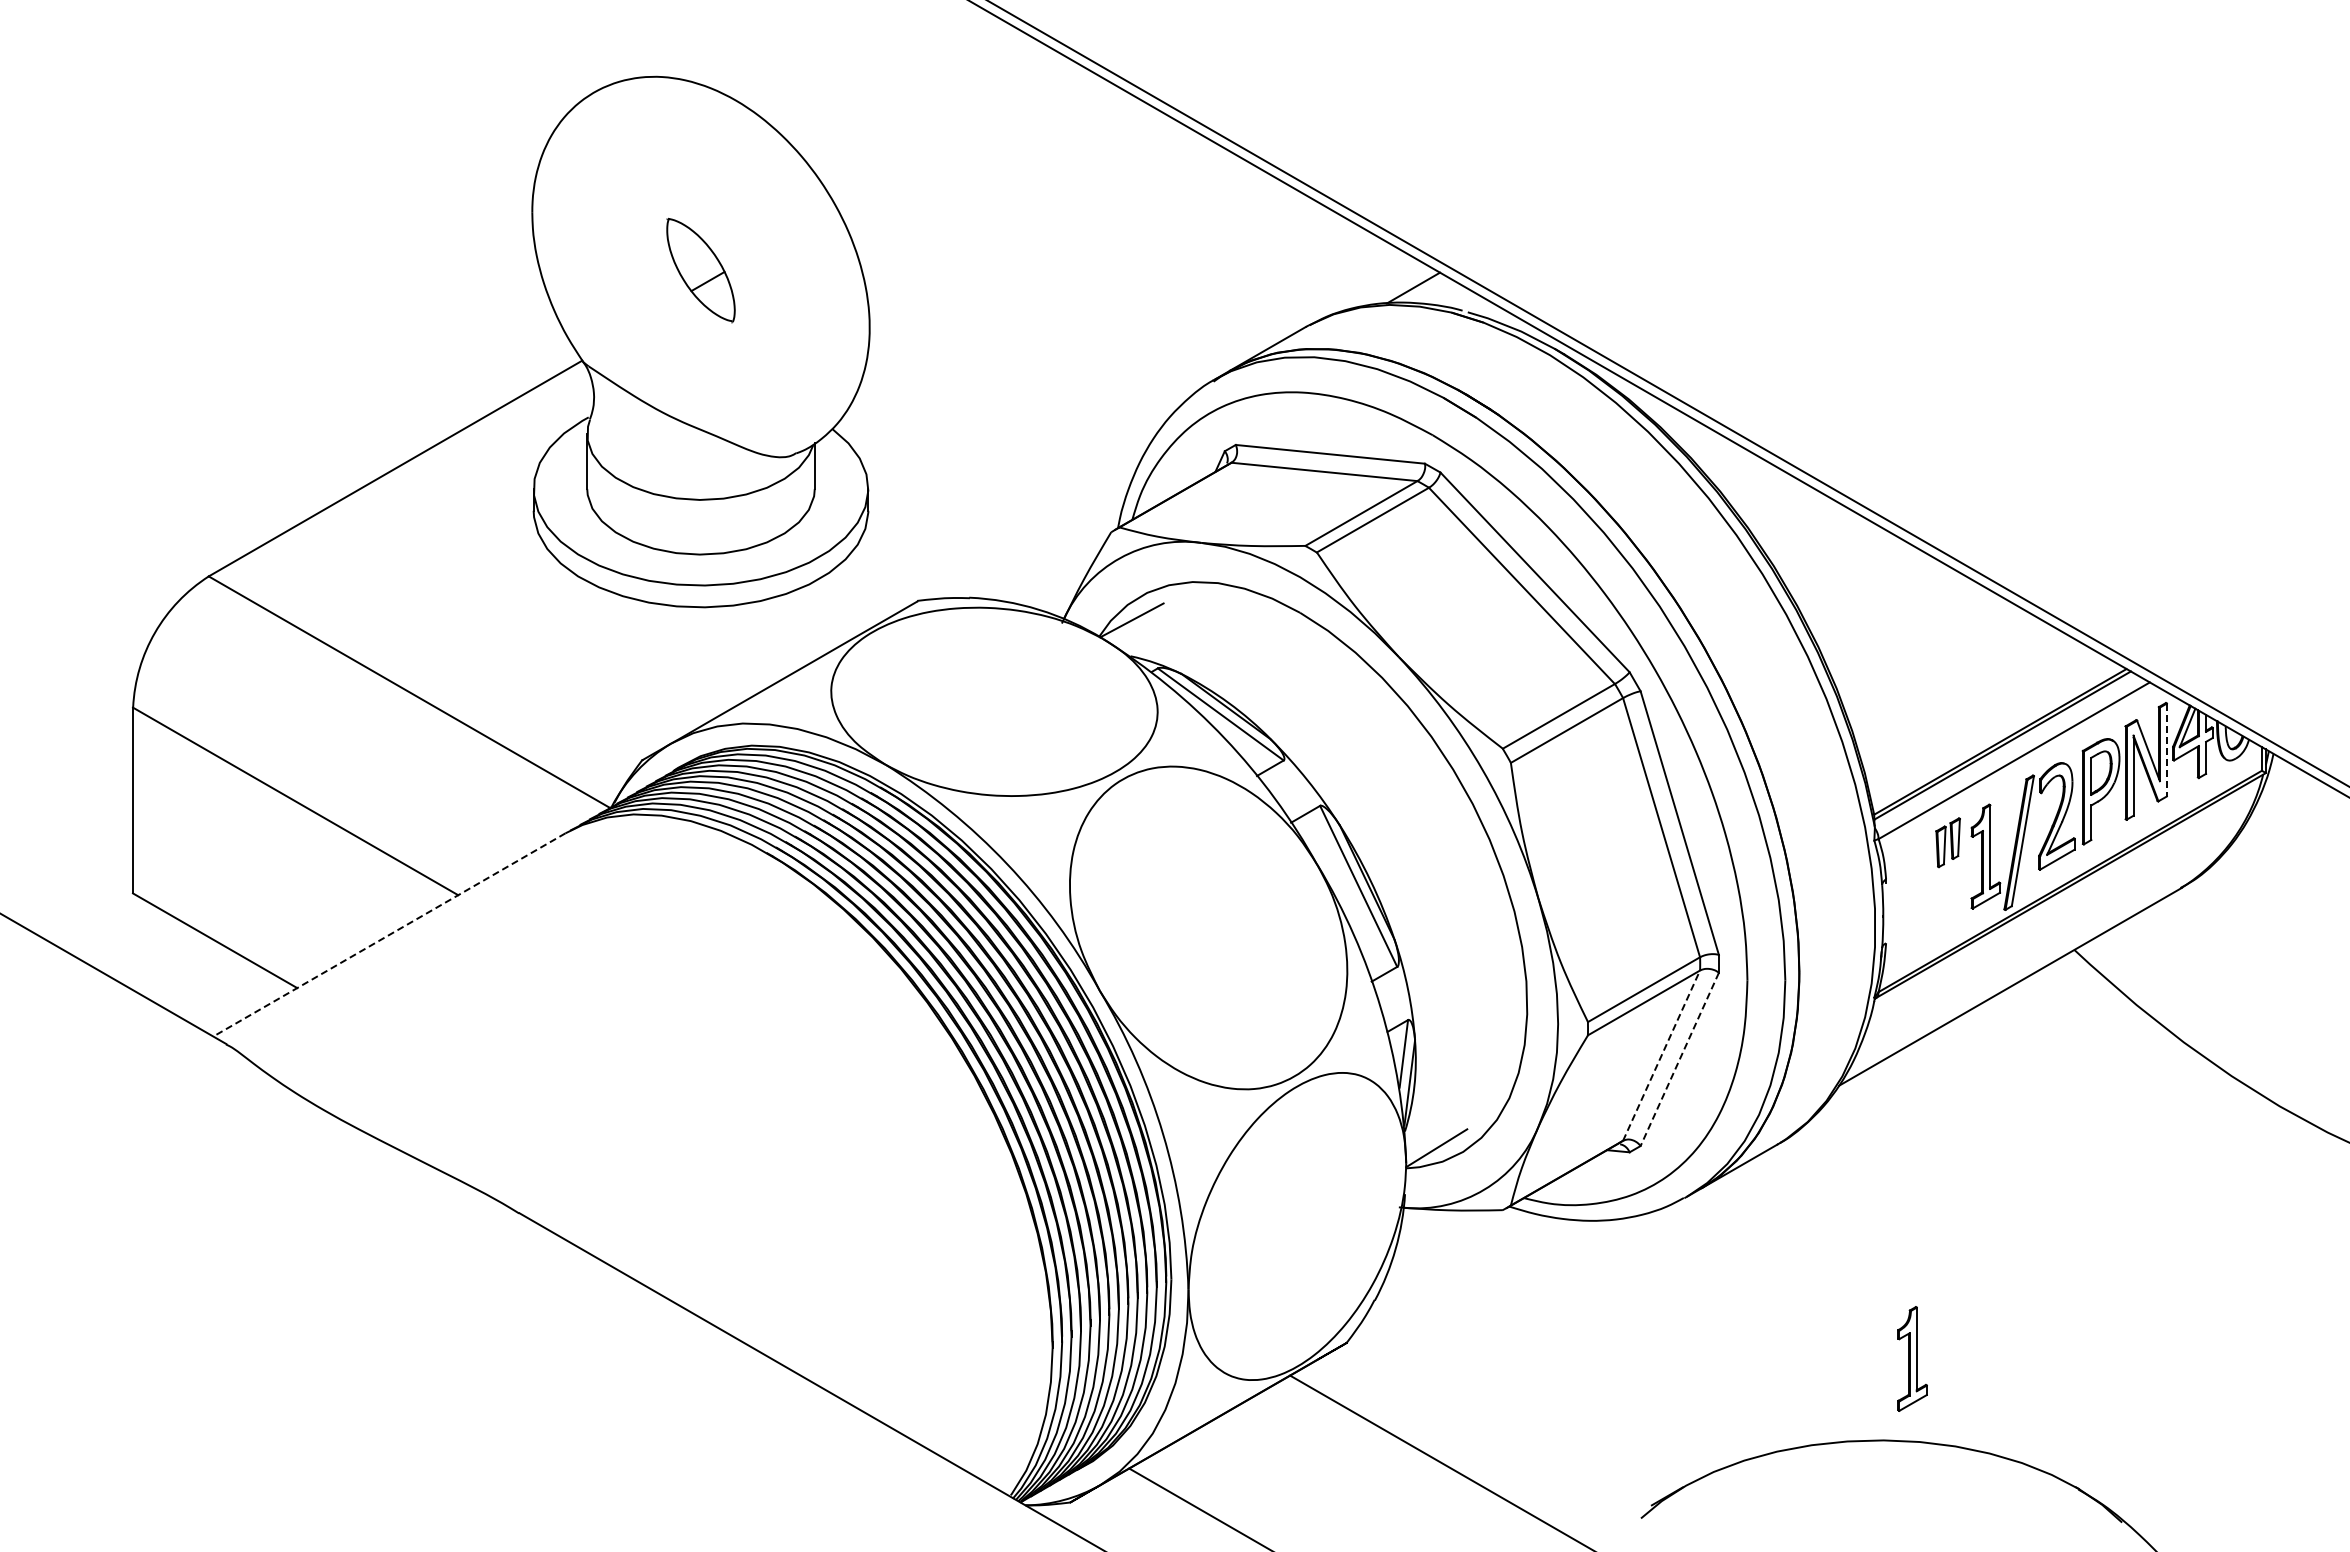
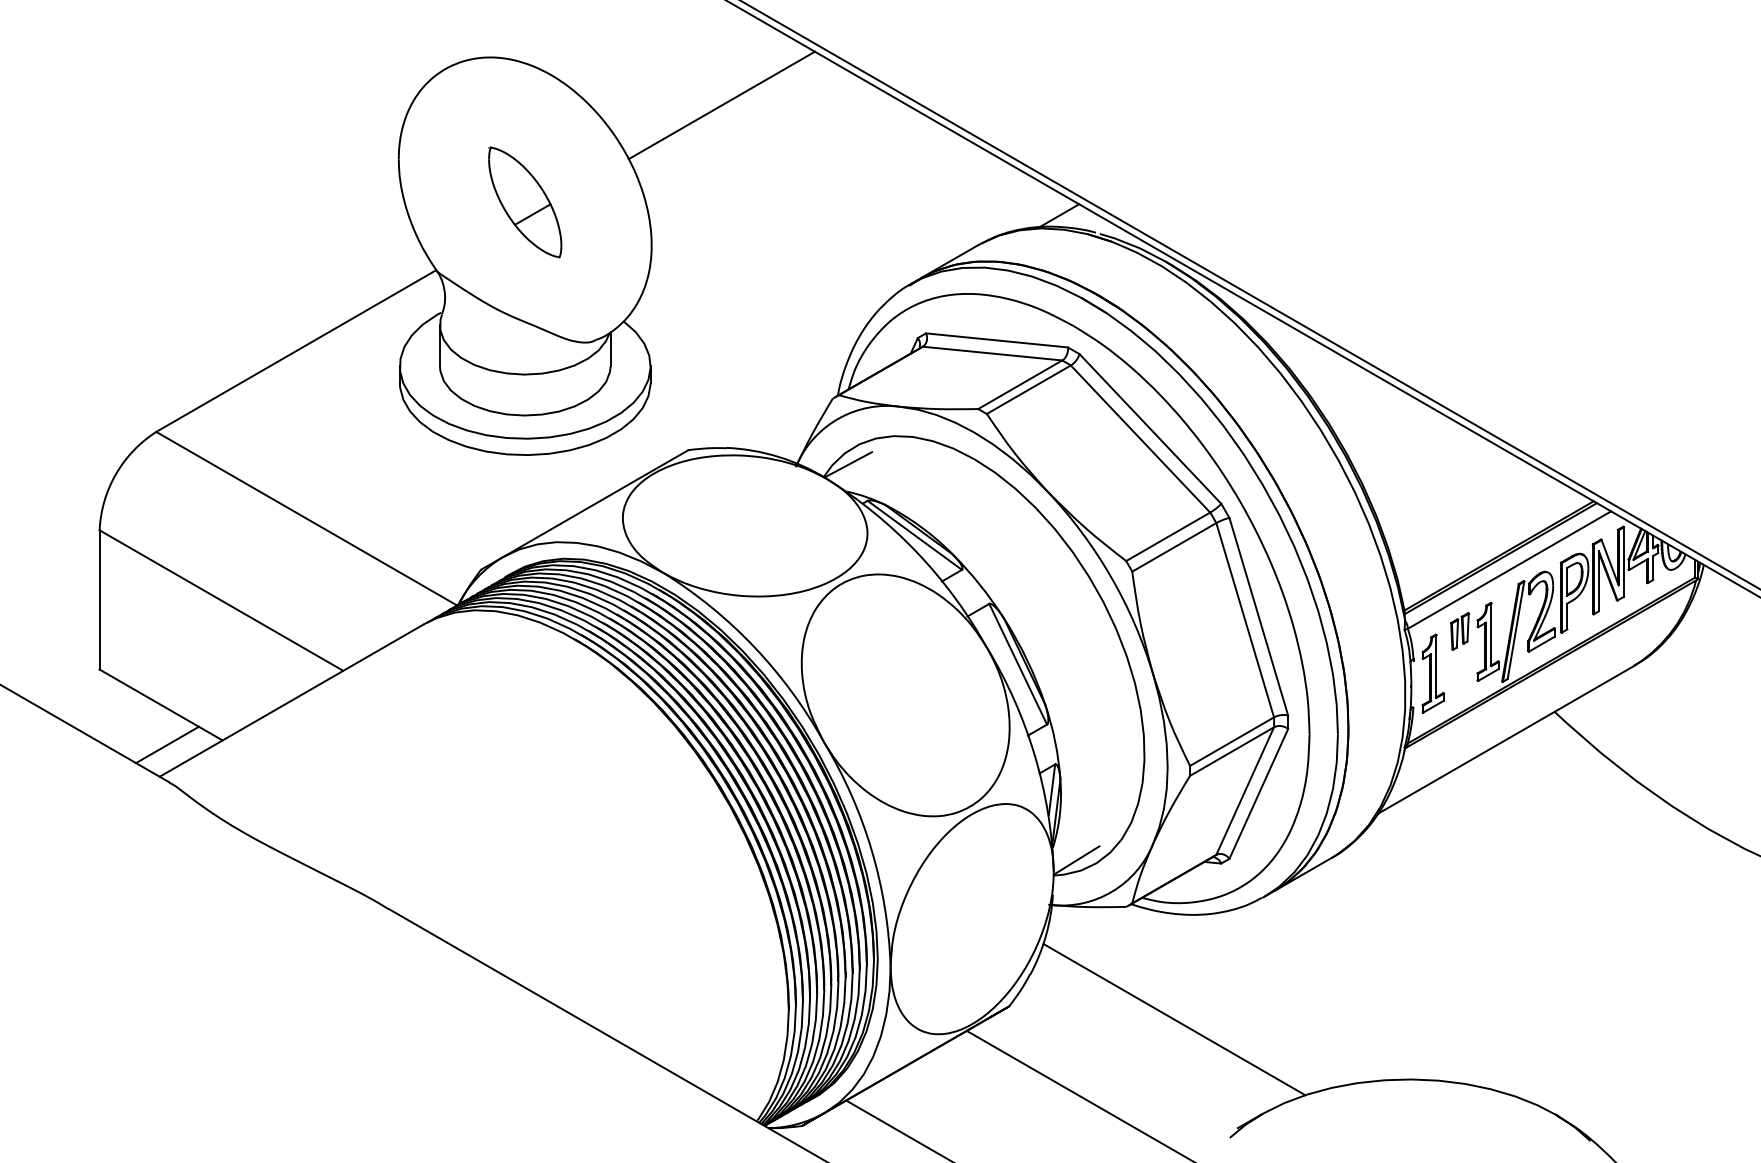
line: (963, 140) -> (721, 105), added
part: (700, 269) -> (524, 201), size x1.43
line: (2166, 750) -> (1623, 562), dashed -> solid
line: (388, 935) -> (291, 701), dashed -> solid
line: (223, 993) -> (167, 744), added
line: (1661, 1055) -> (1245, 790), dashed -> solid
line: (1679, 1059) -> (1258, 793), dashed -> solid
part: (1912, 1358) -> (1433, 673), moved
line: (1566, 1360) -> (1173, 1019), added

